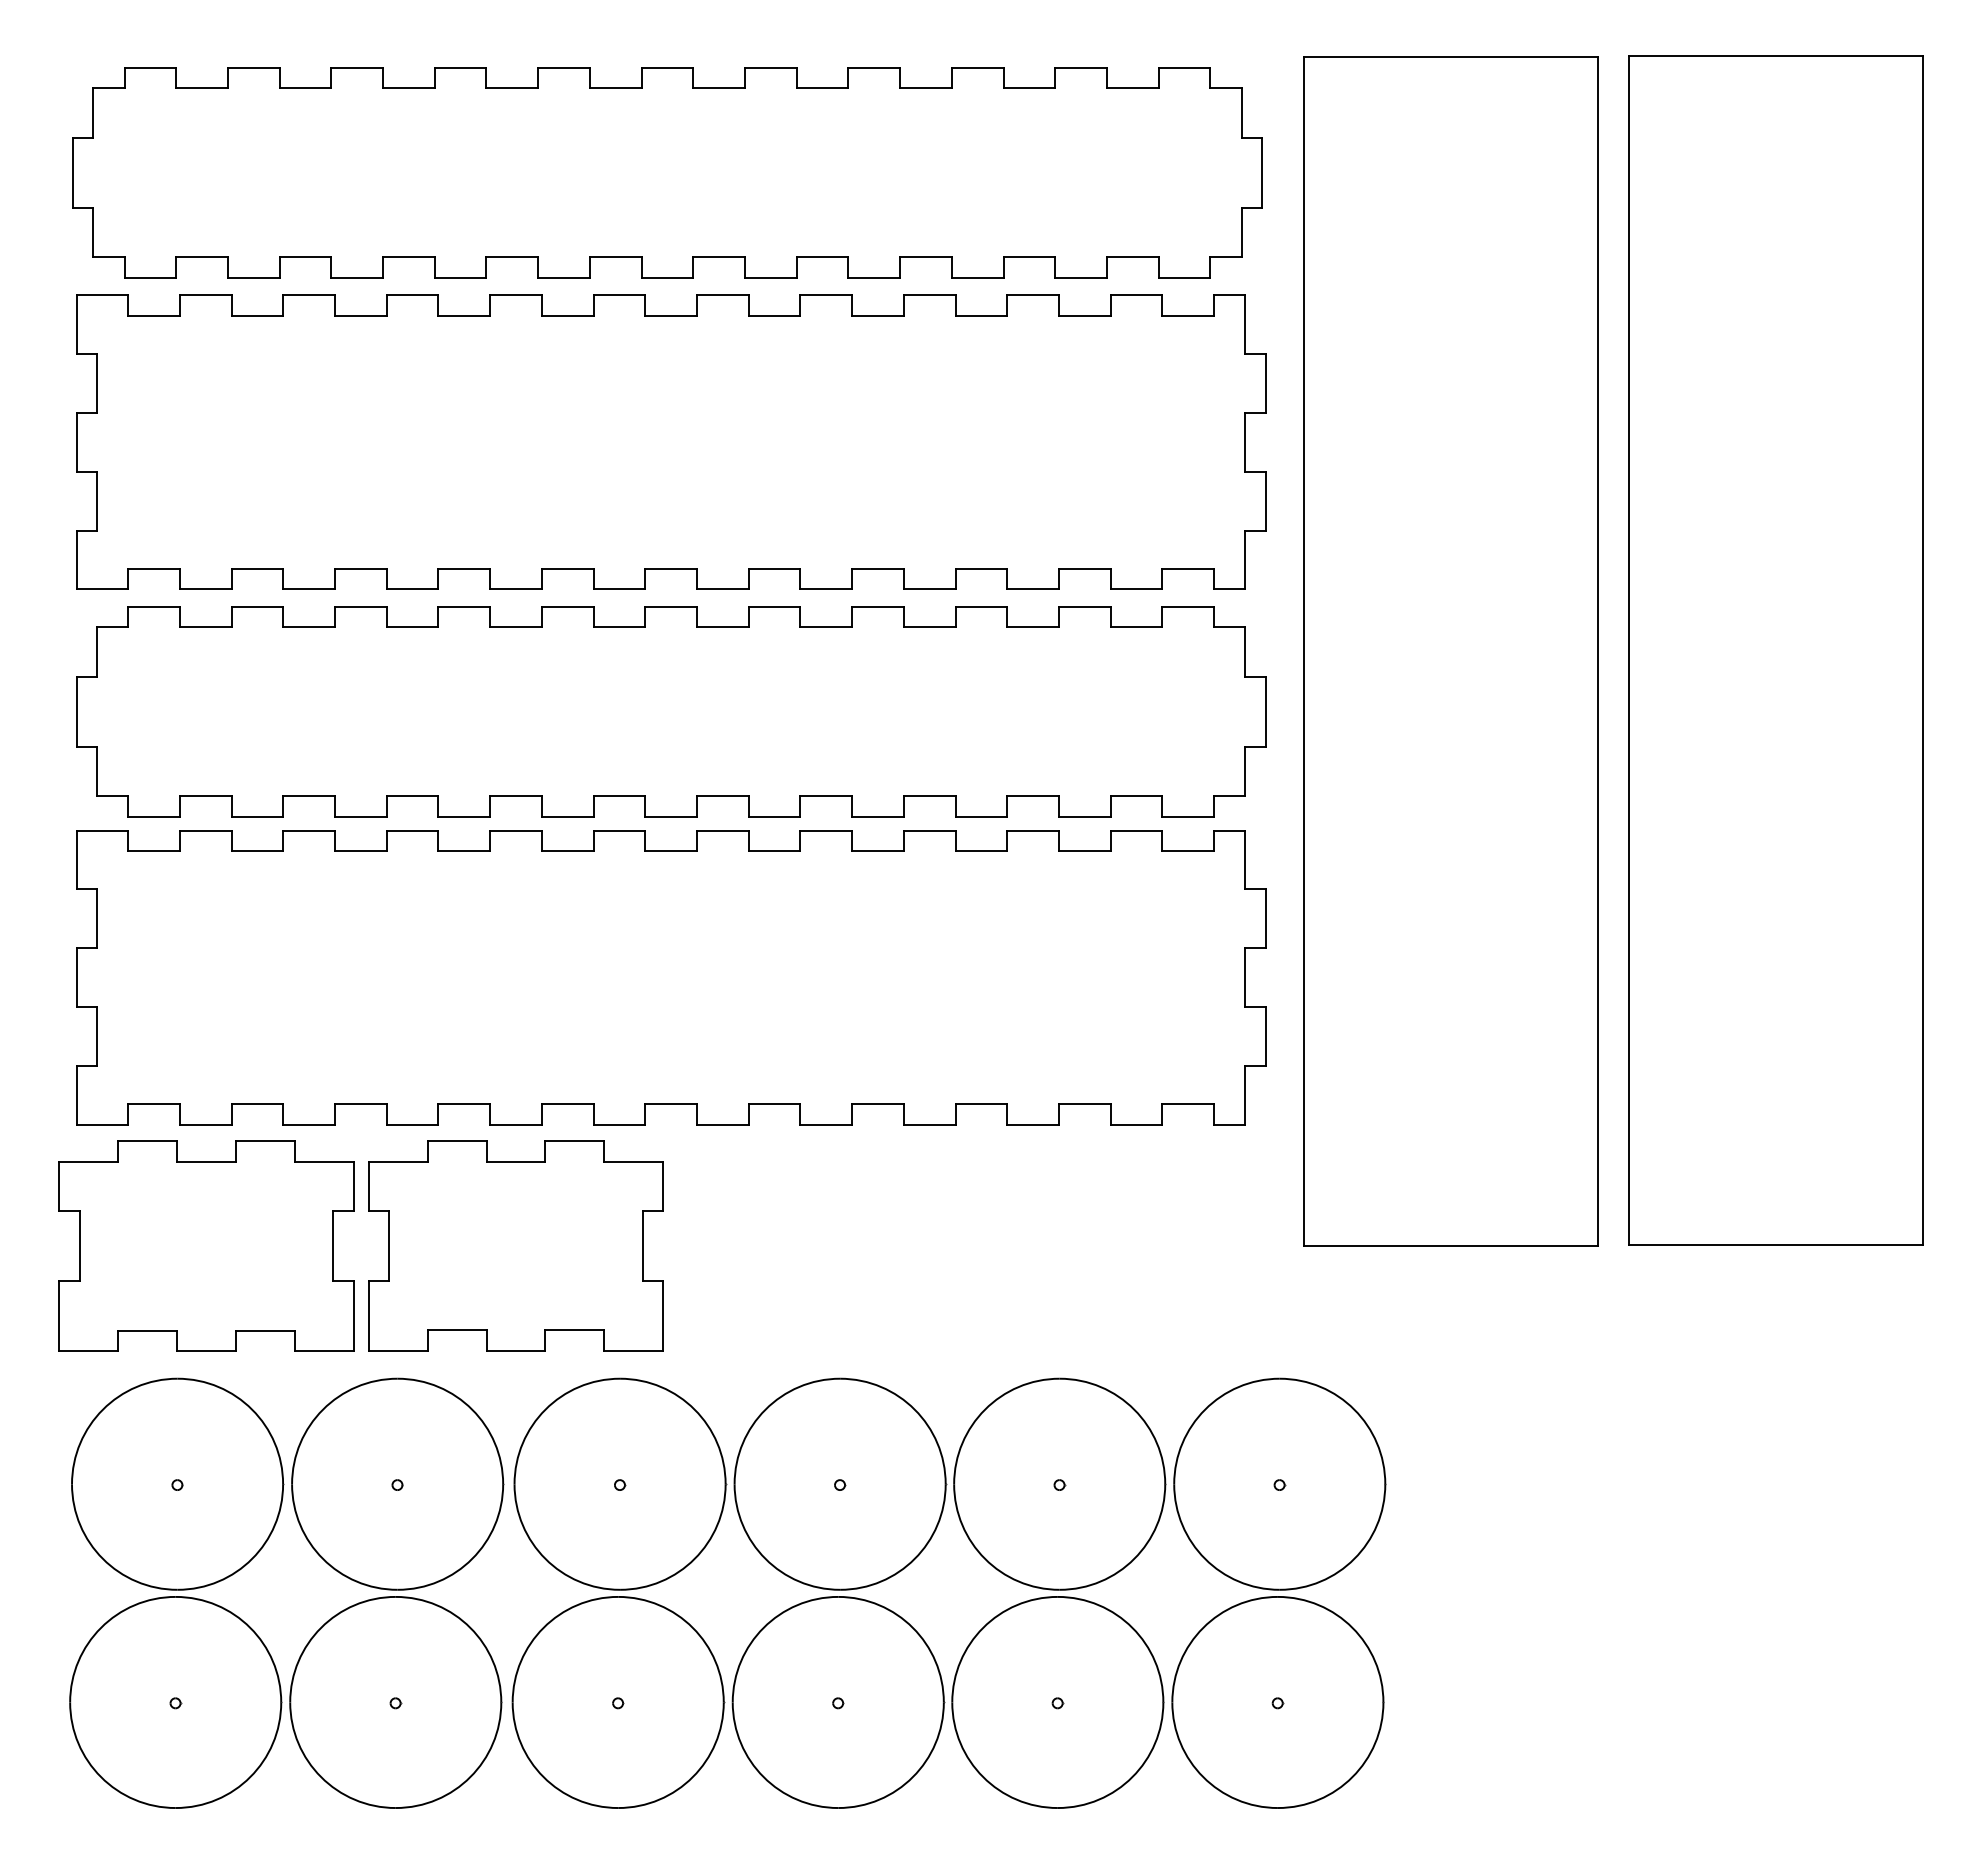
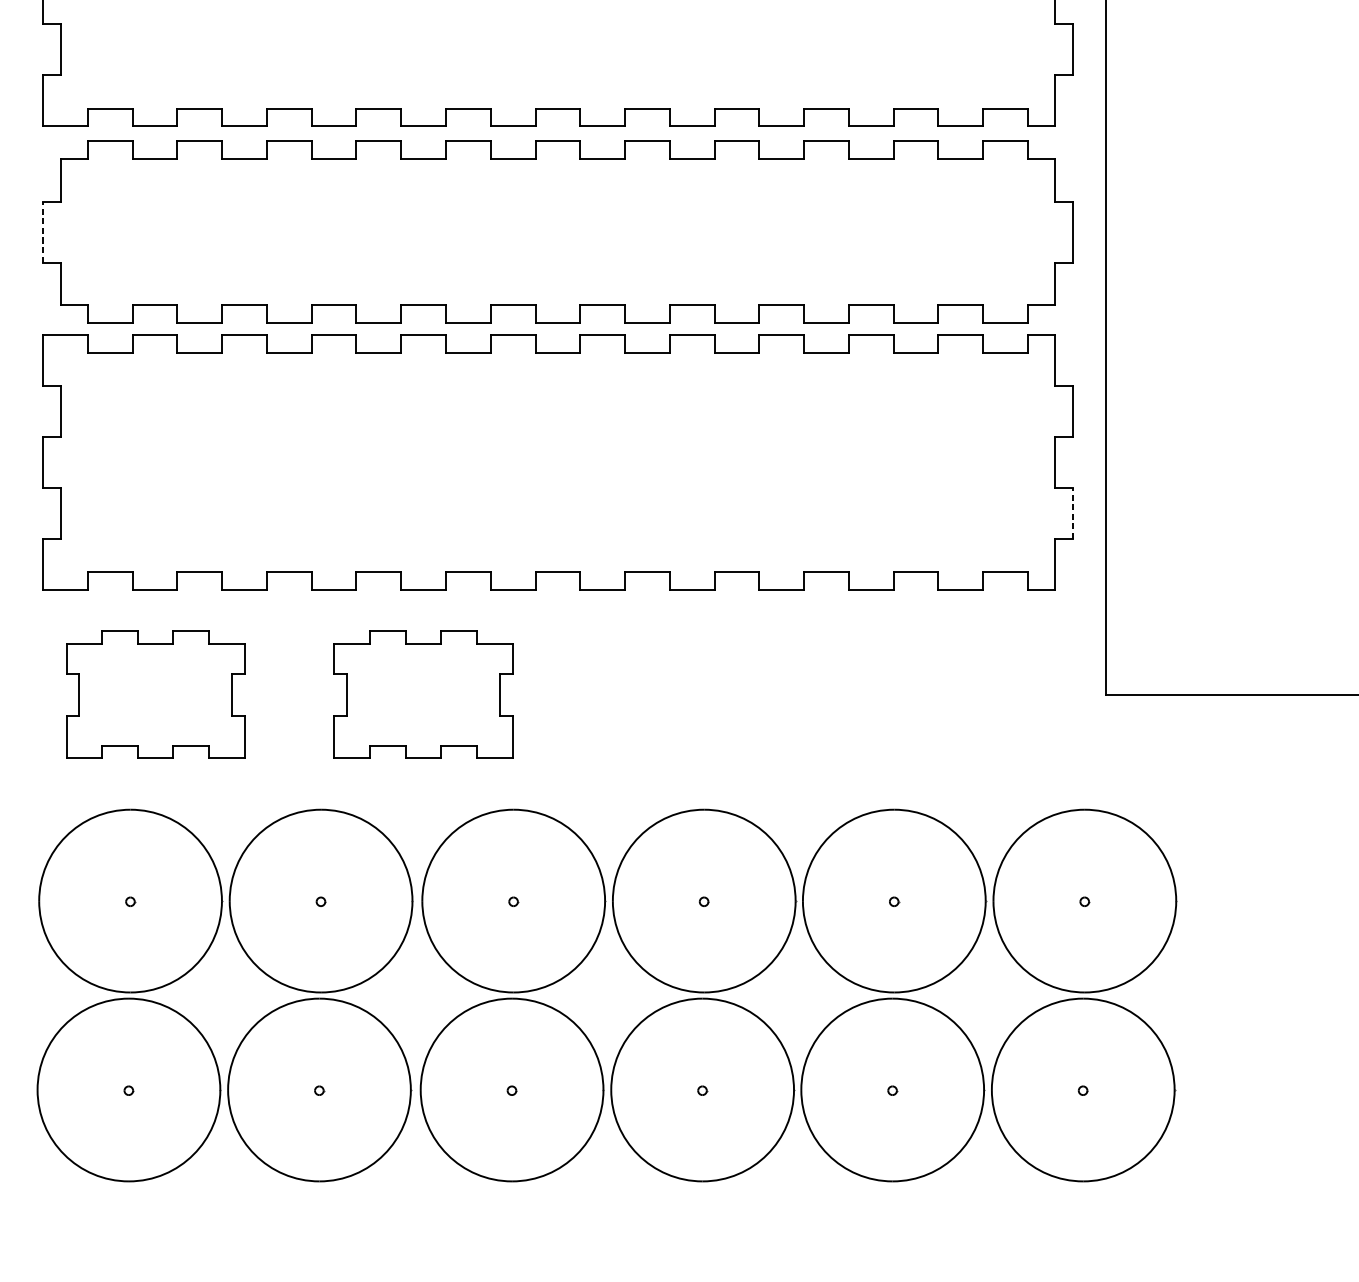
line: (76, 711) -> (43, 232), solid -> dashed
line: (1265, 1035) -> (1072, 512), solid -> dashed
part: (206, 1245) -> (155, 694), size x0.7
part: (515, 1245) -> (423, 694), size x0.7

